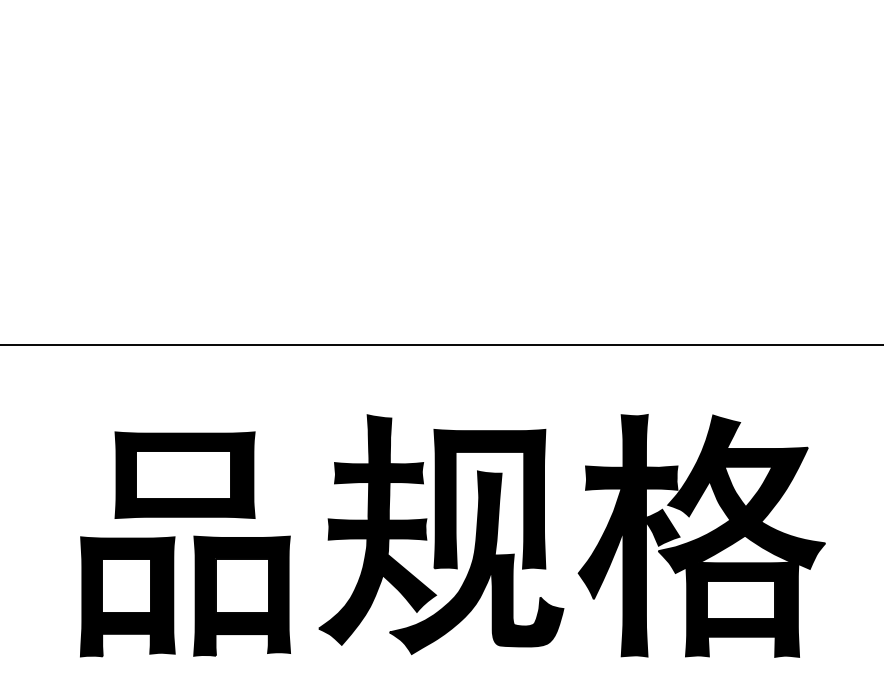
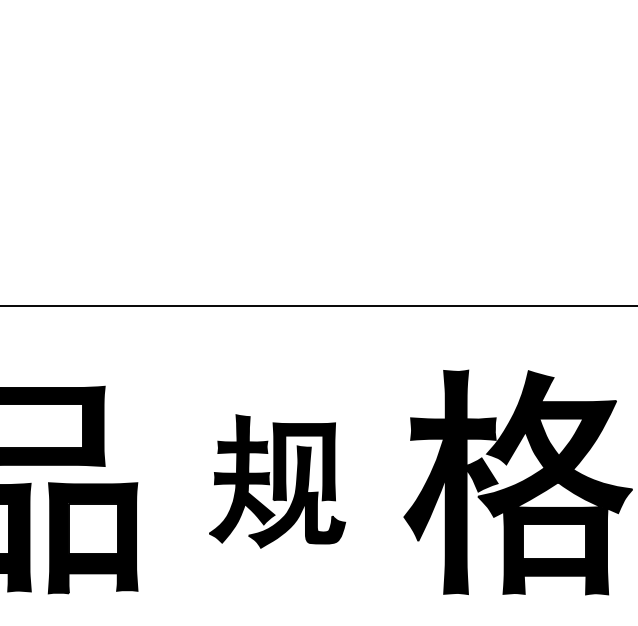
part: (441, 534) -> (277, 481), size x0.6

